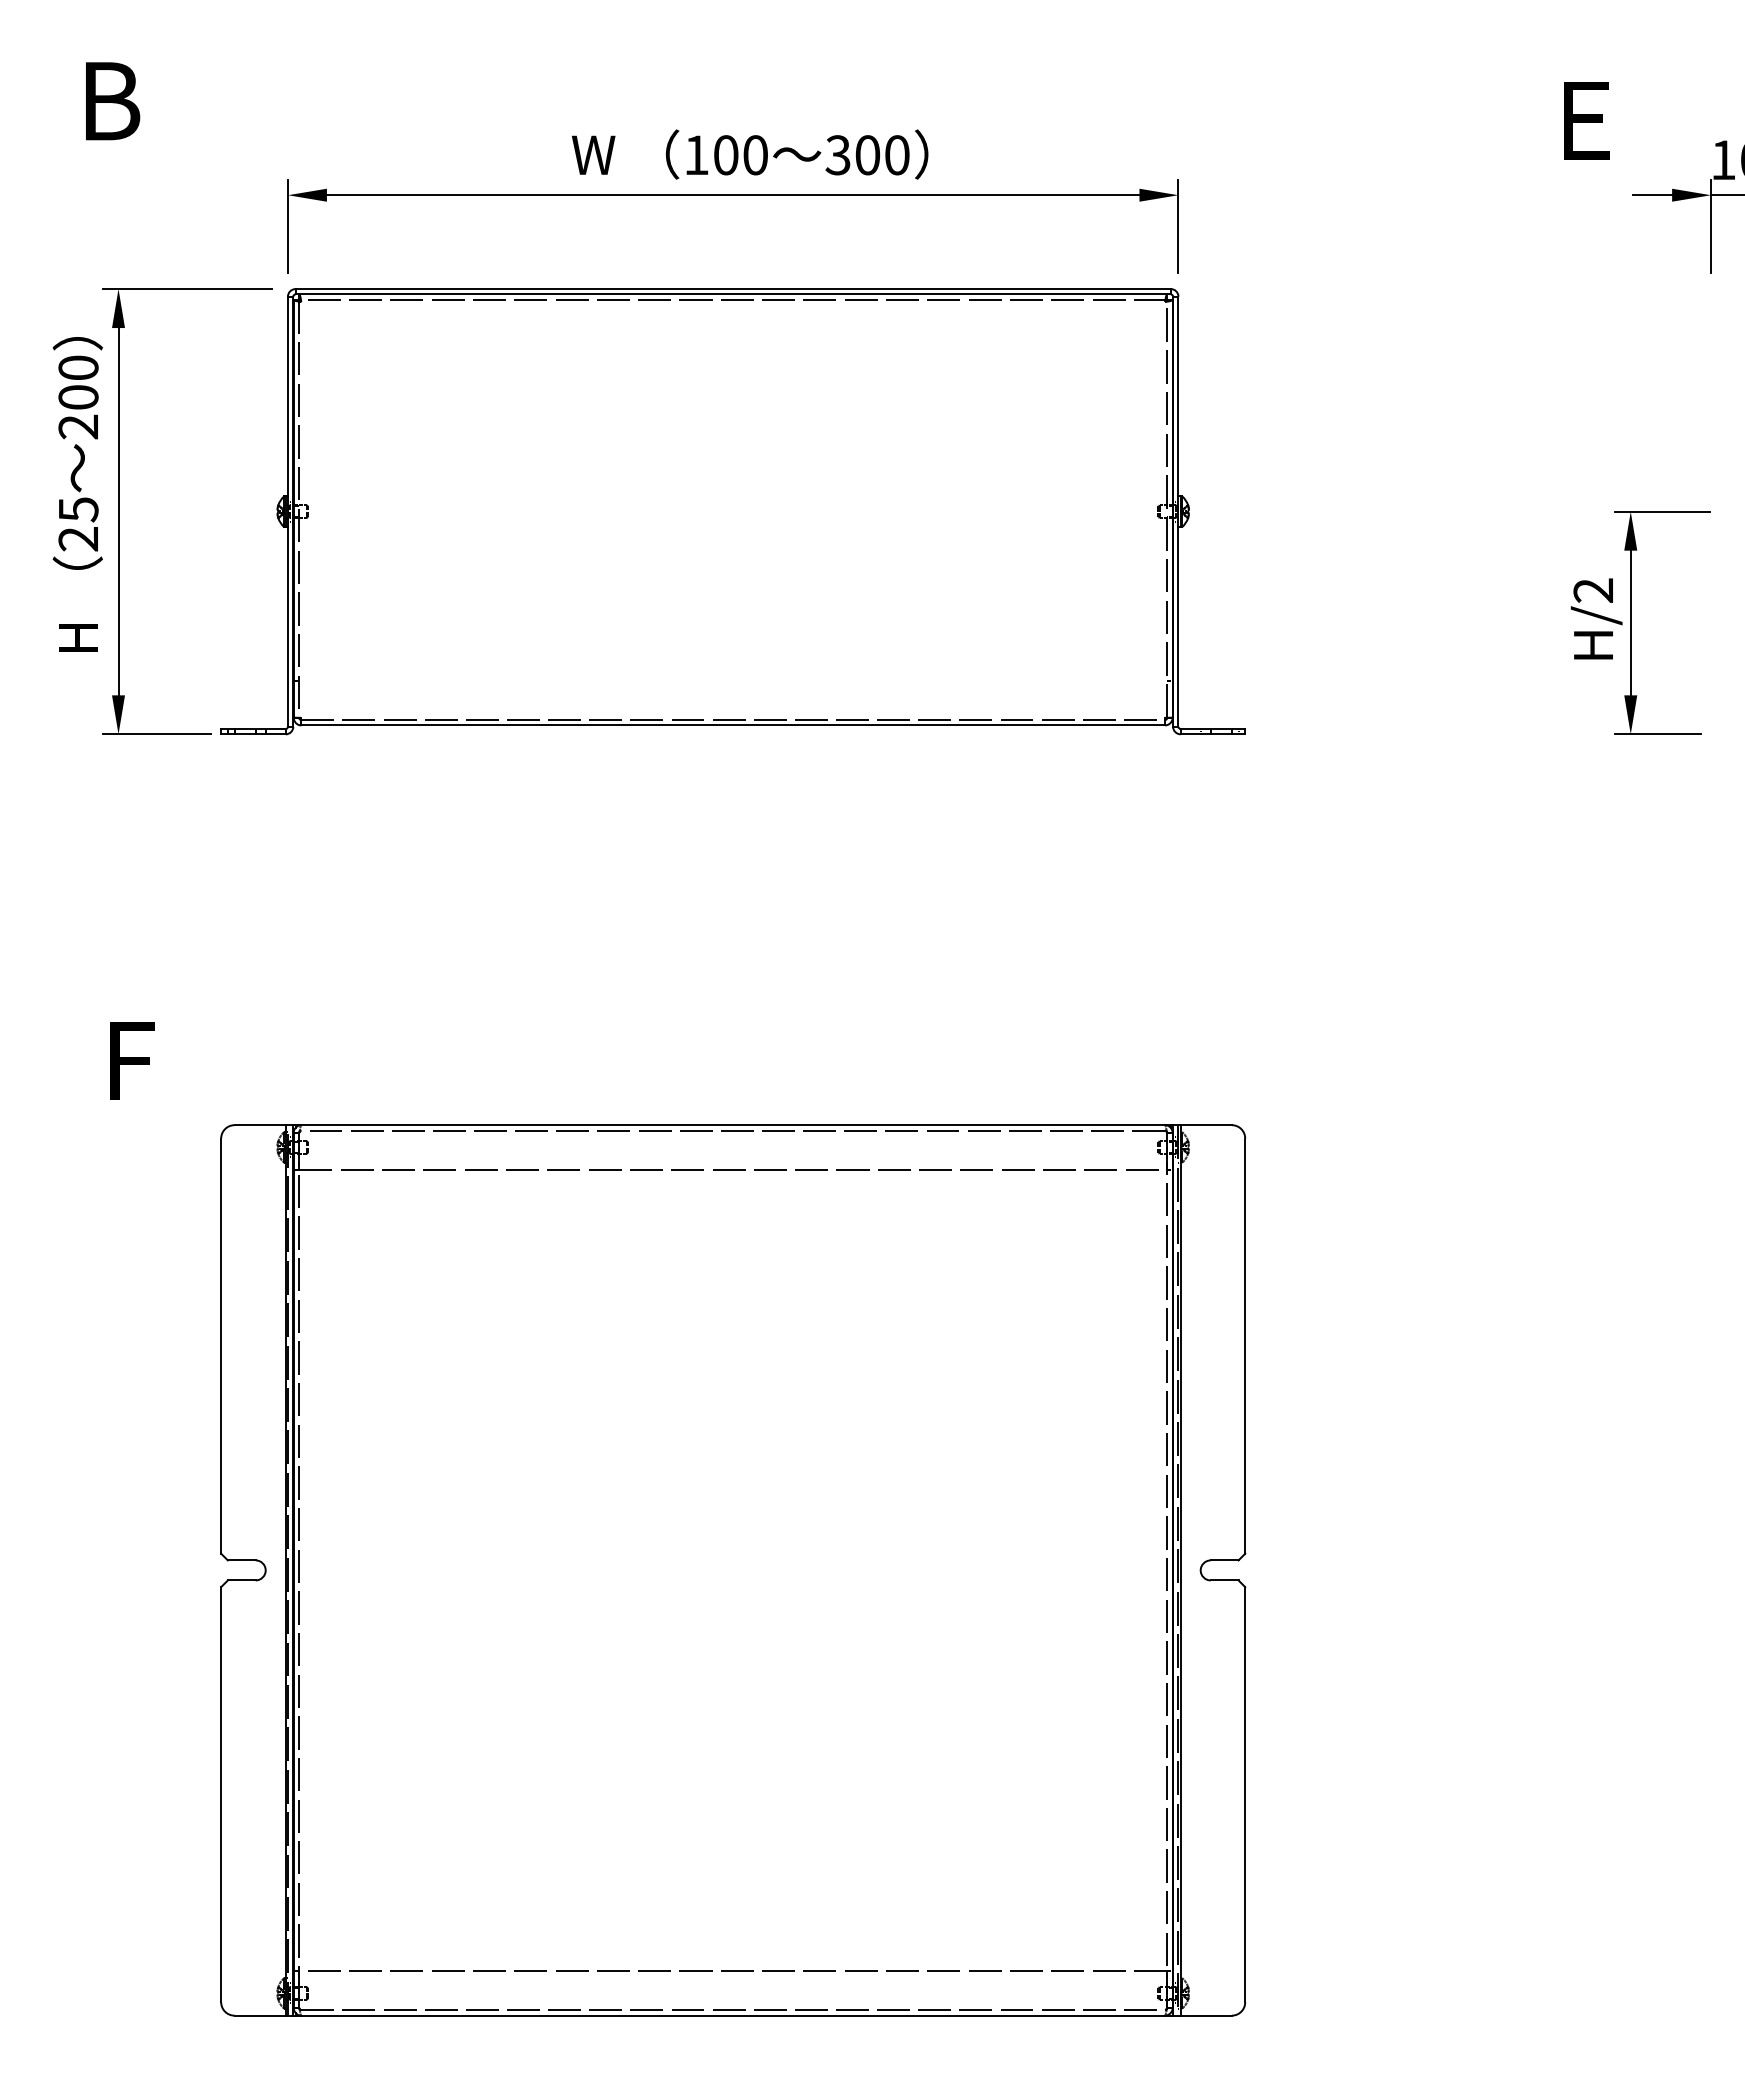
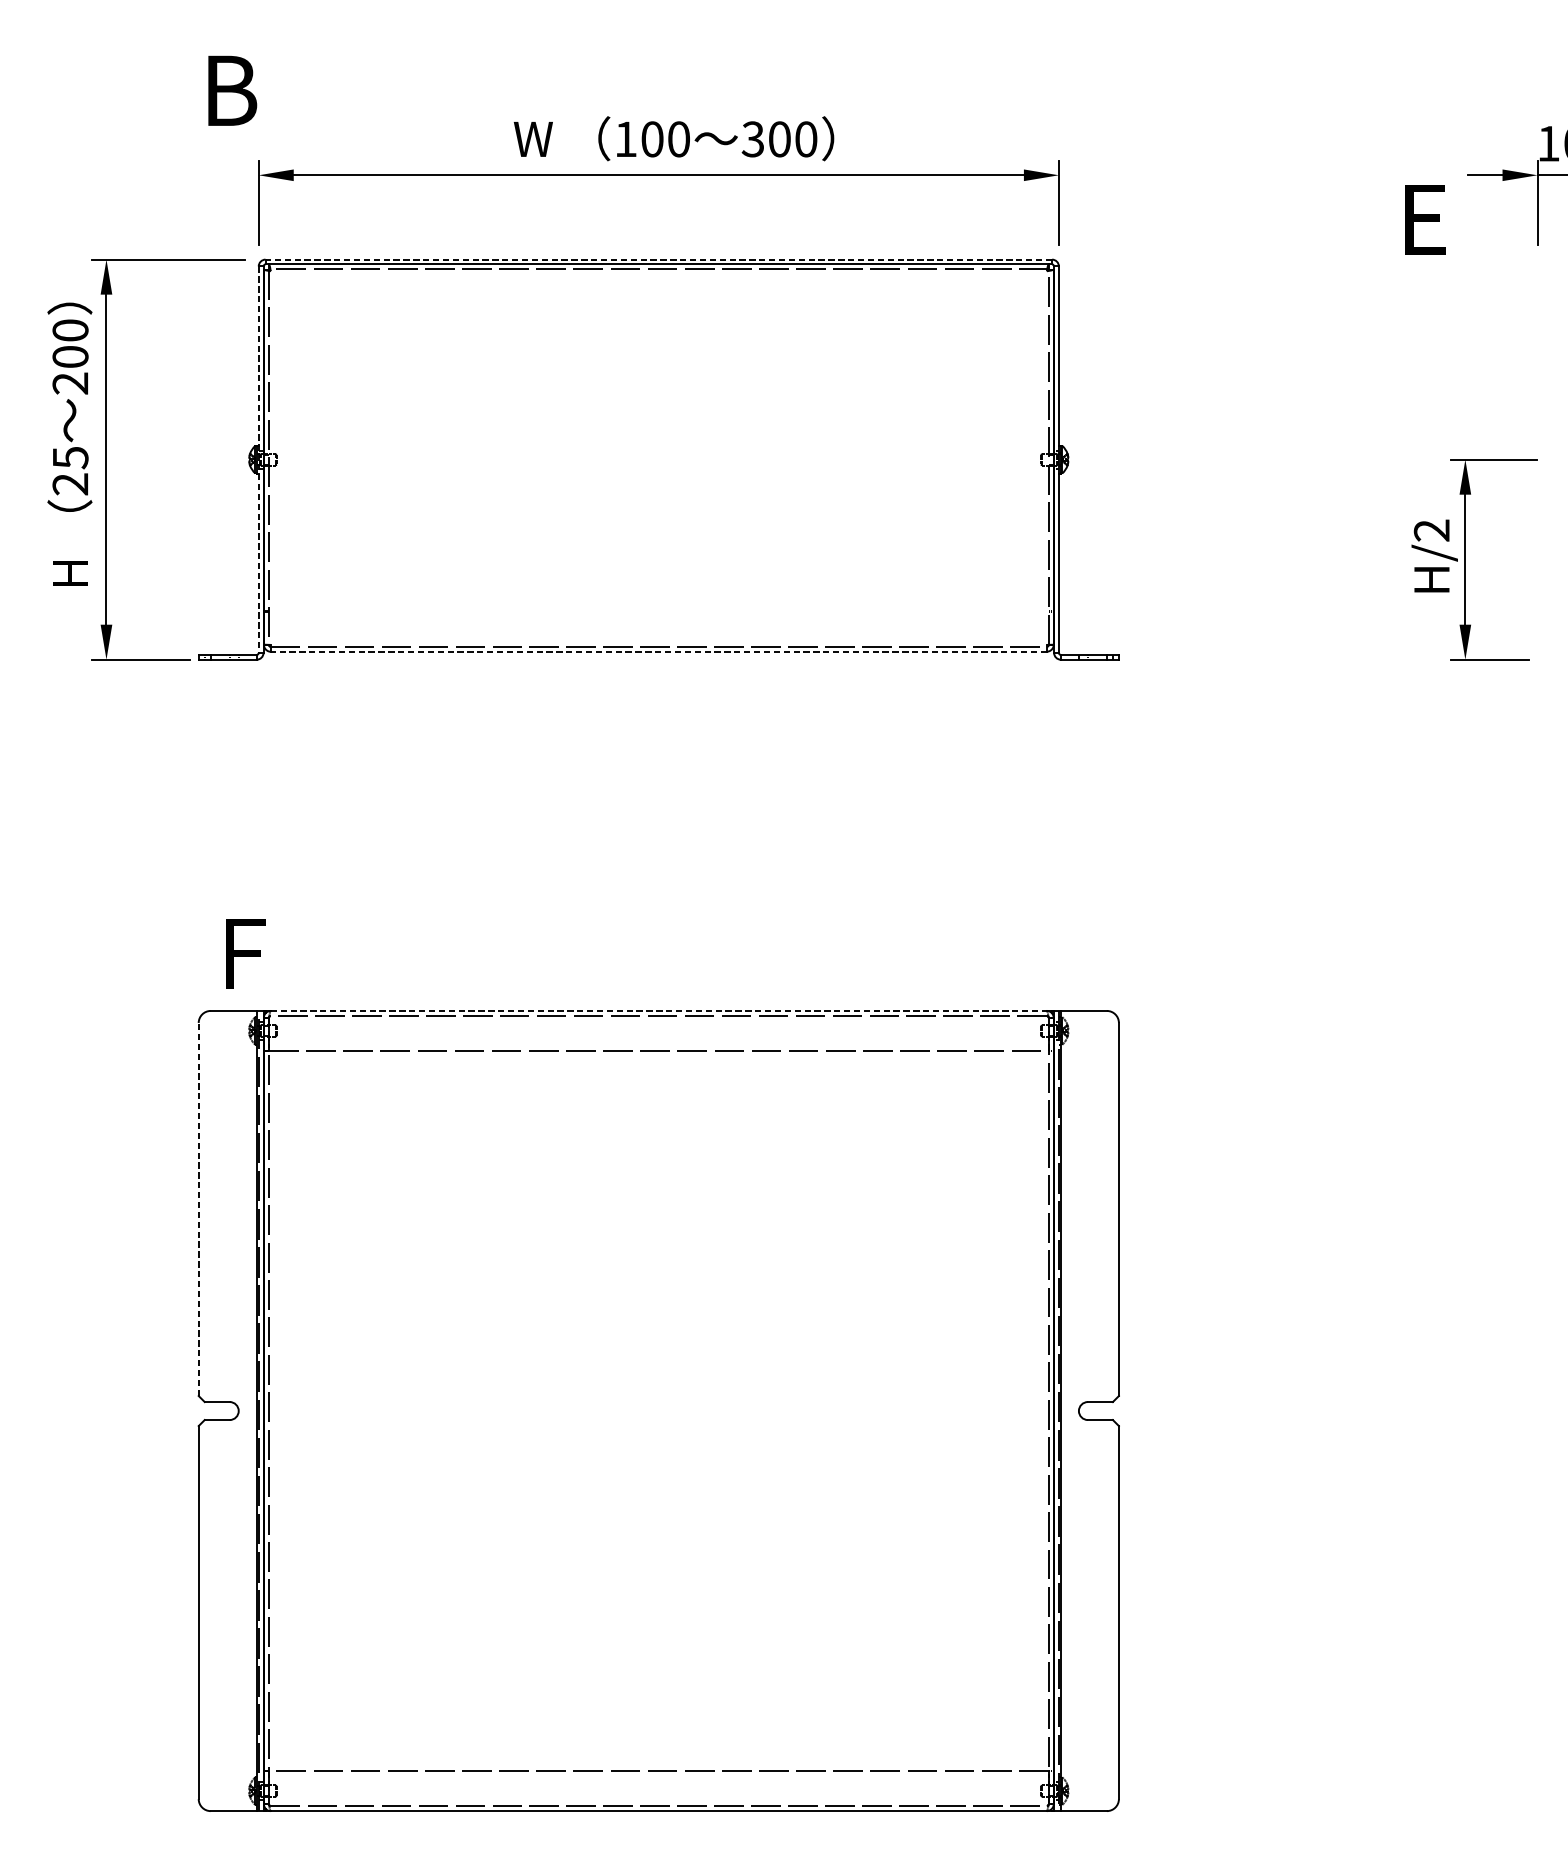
text: (113, 101) -> (233, 91), moved
text: (1586, 120) -> (1425, 219), moved
line: (733, 289) -> (659, 259), solid -> dashed
line: (287, 512) -> (258, 460), solid -> dashed
line: (733, 725) -> (659, 651), solid -> dashed
text: (132, 1060) -> (245, 952), moved
line: (733, 1125) -> (659, 1011), solid -> dashed
line: (221, 1346) -> (199, 1209), solid -> dashed

